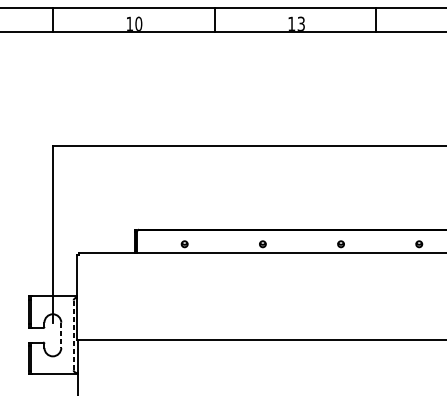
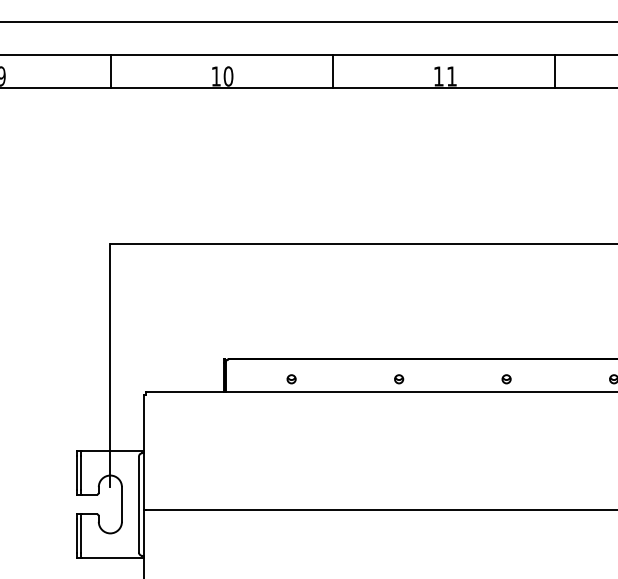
text: (300, 24) -> (451, 76), 13 -> 11
line: (60, 335) -> (121, 504), dashed -> solid
line: (74, 335) -> (139, 504), dashed -> solid

